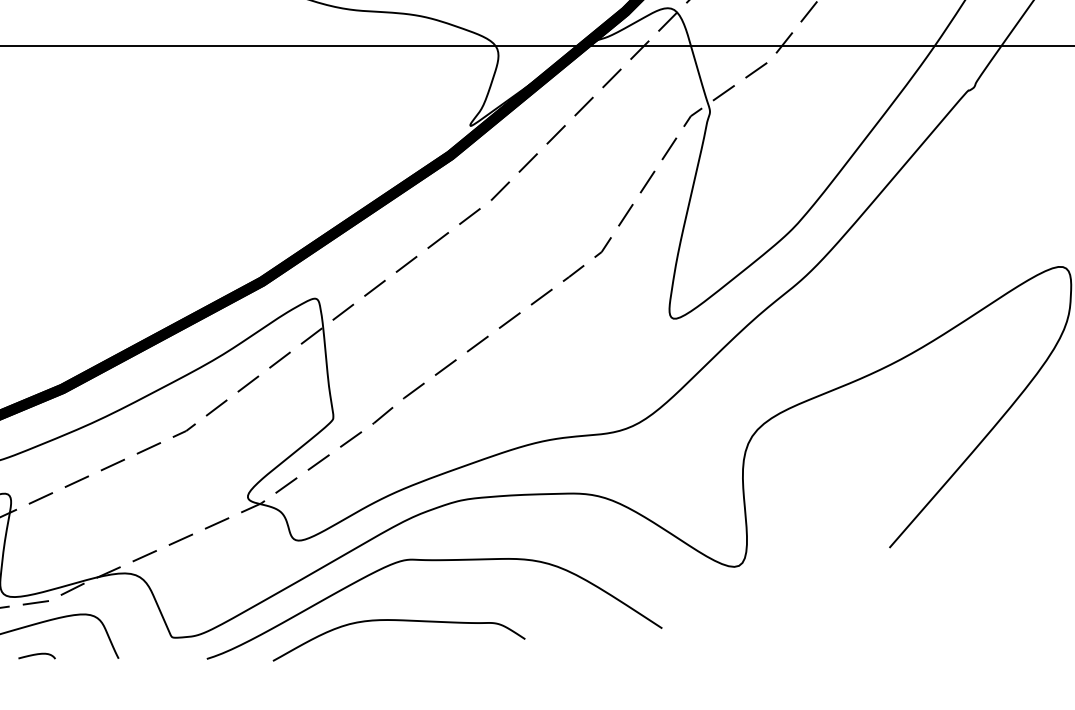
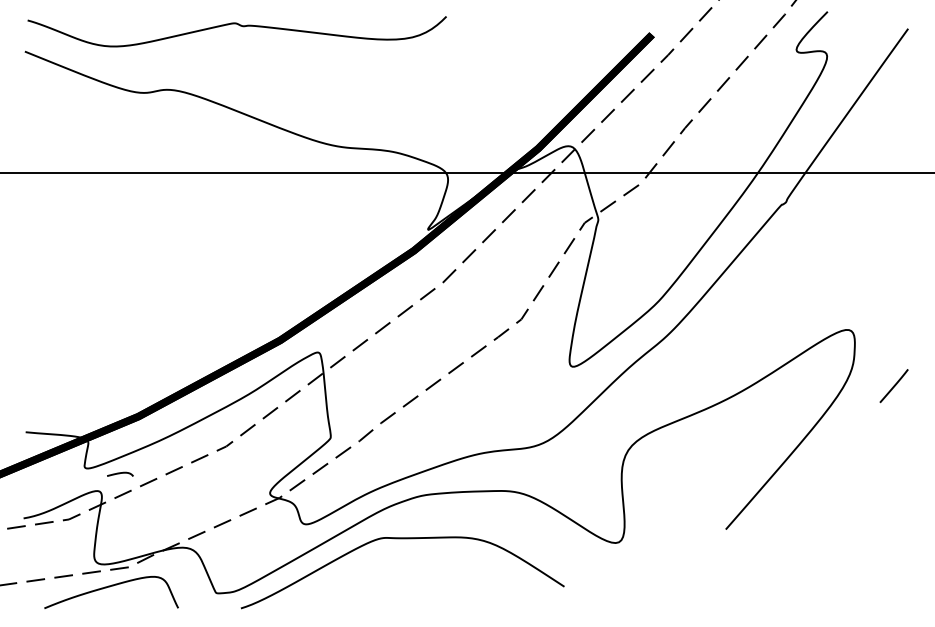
curve: (399, 621) -> (377, 581), removed
curve: (37, 654) -> (120, 473), moved

